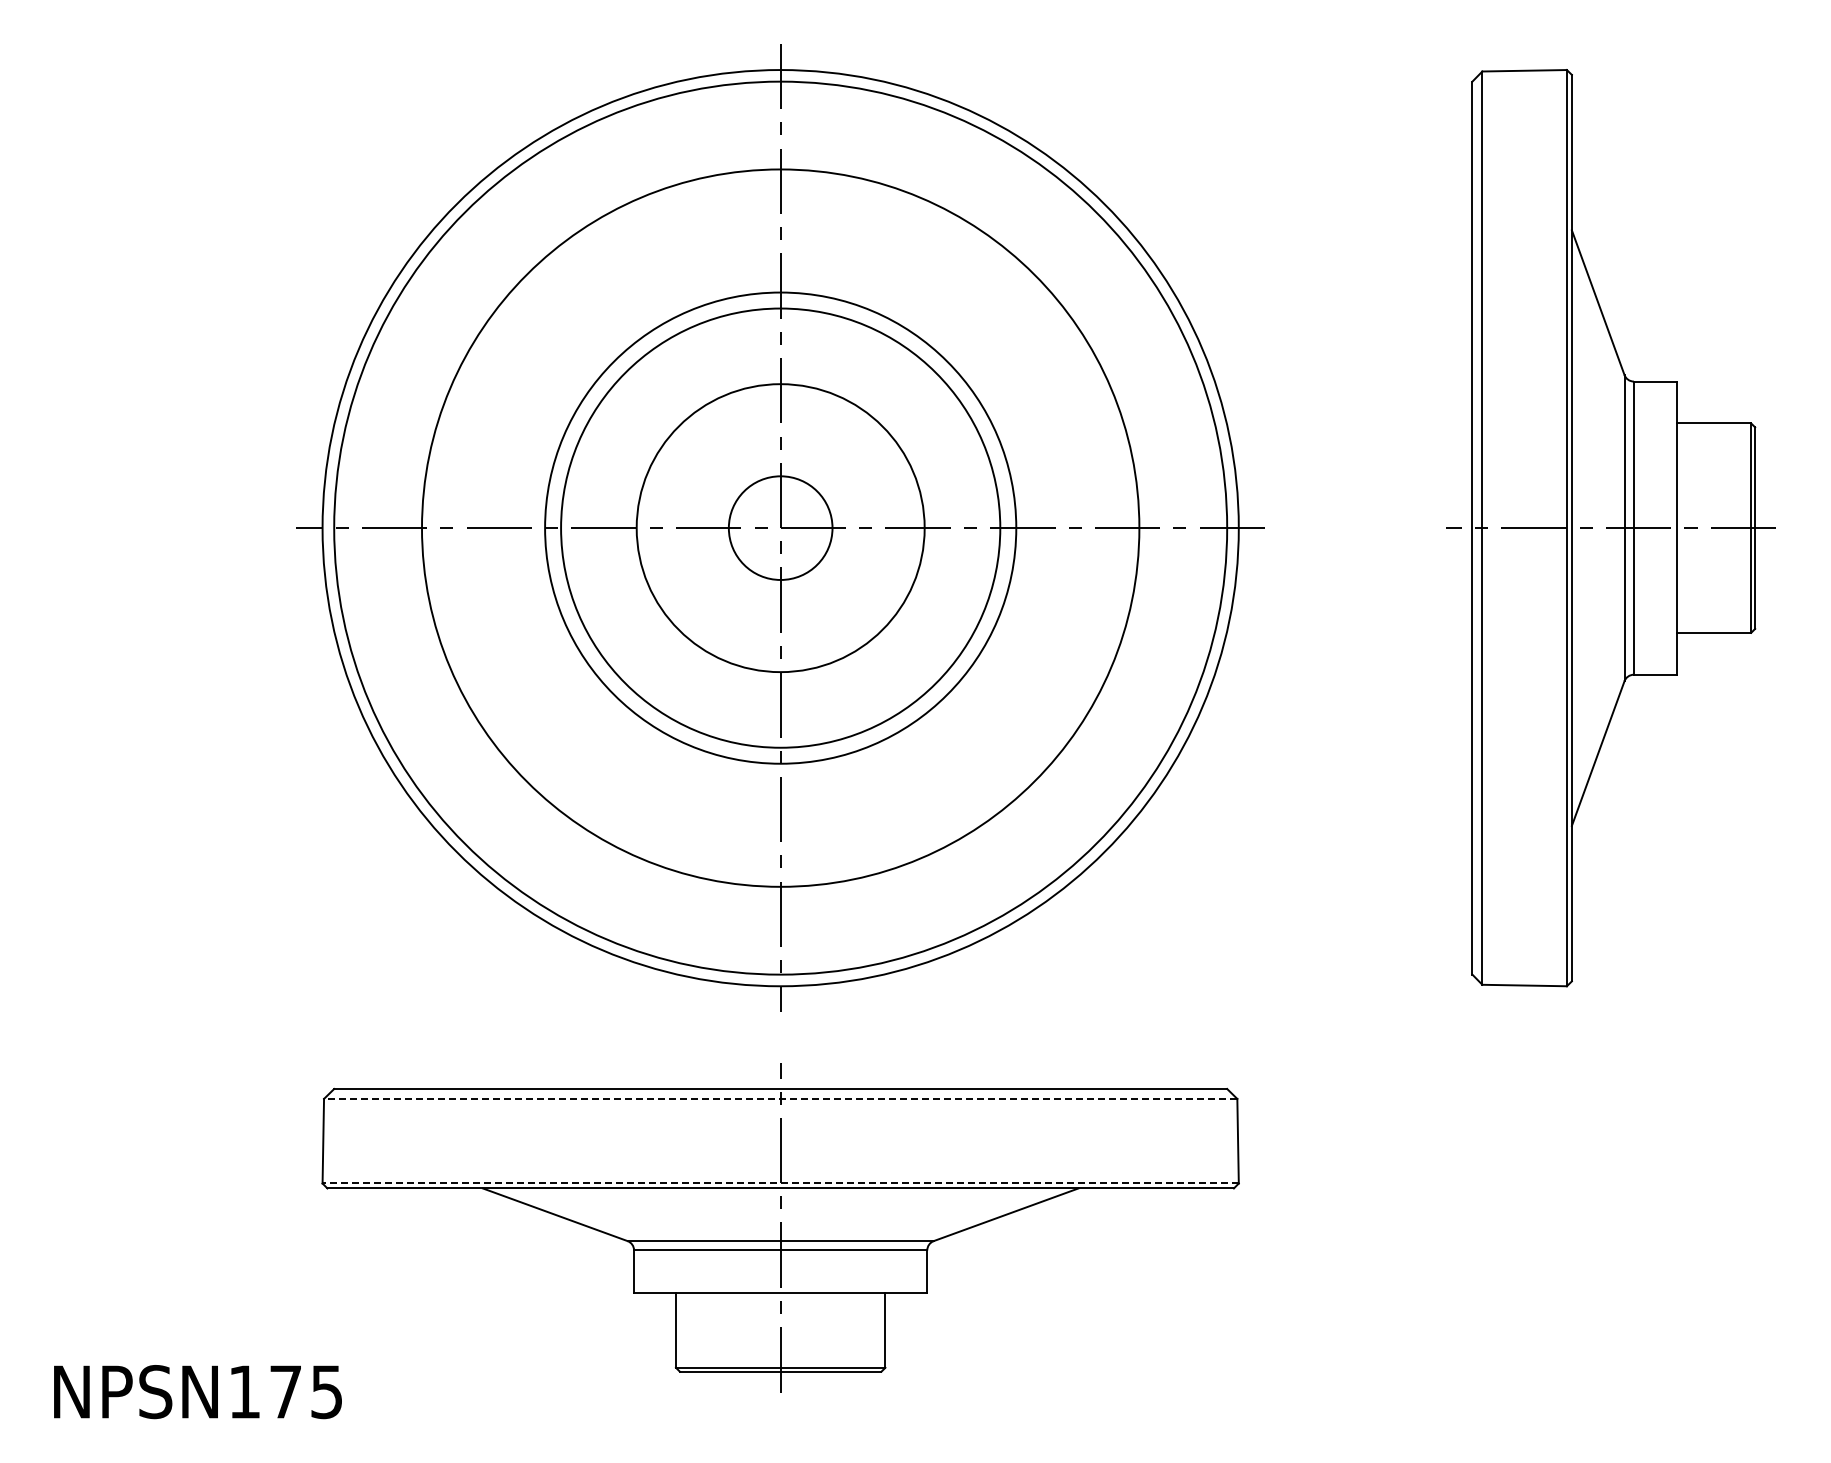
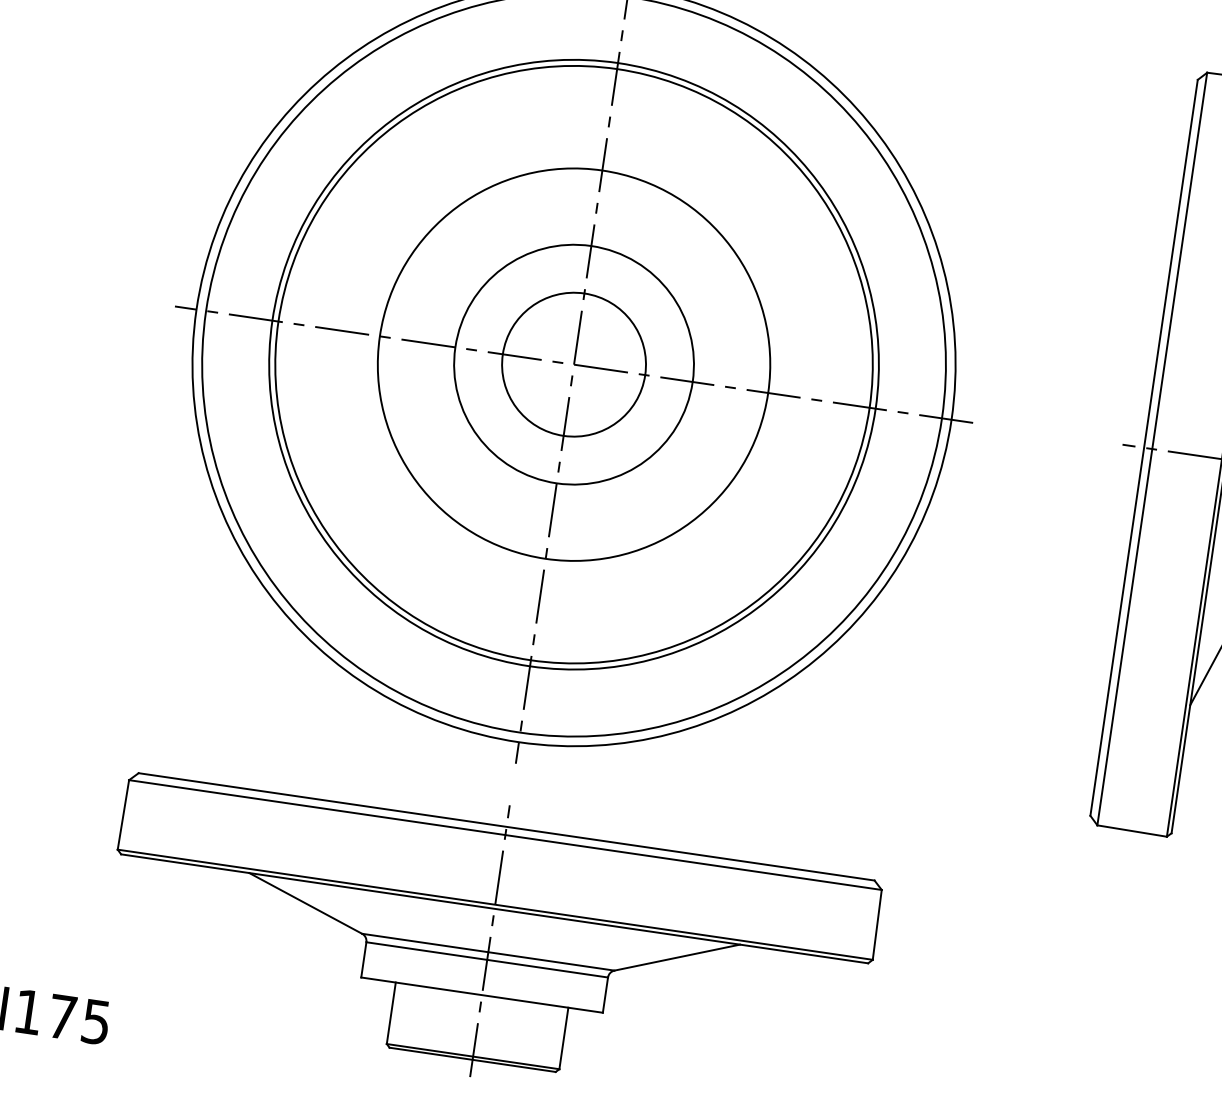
circle: (780, 527) -> (573, 364), size x1.67
circle: (780, 528) -> (573, 364), size x1.67
line: (780, 1098) -> (505, 834), dashed -> solid
line: (780, 1183) -> (495, 904), dashed -> solid

